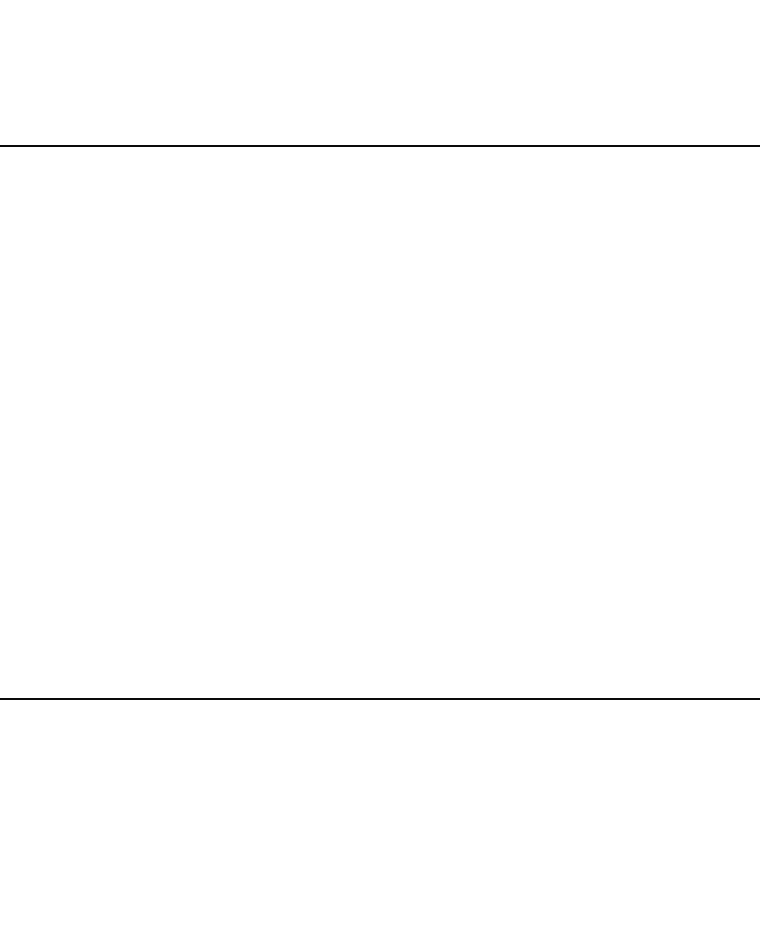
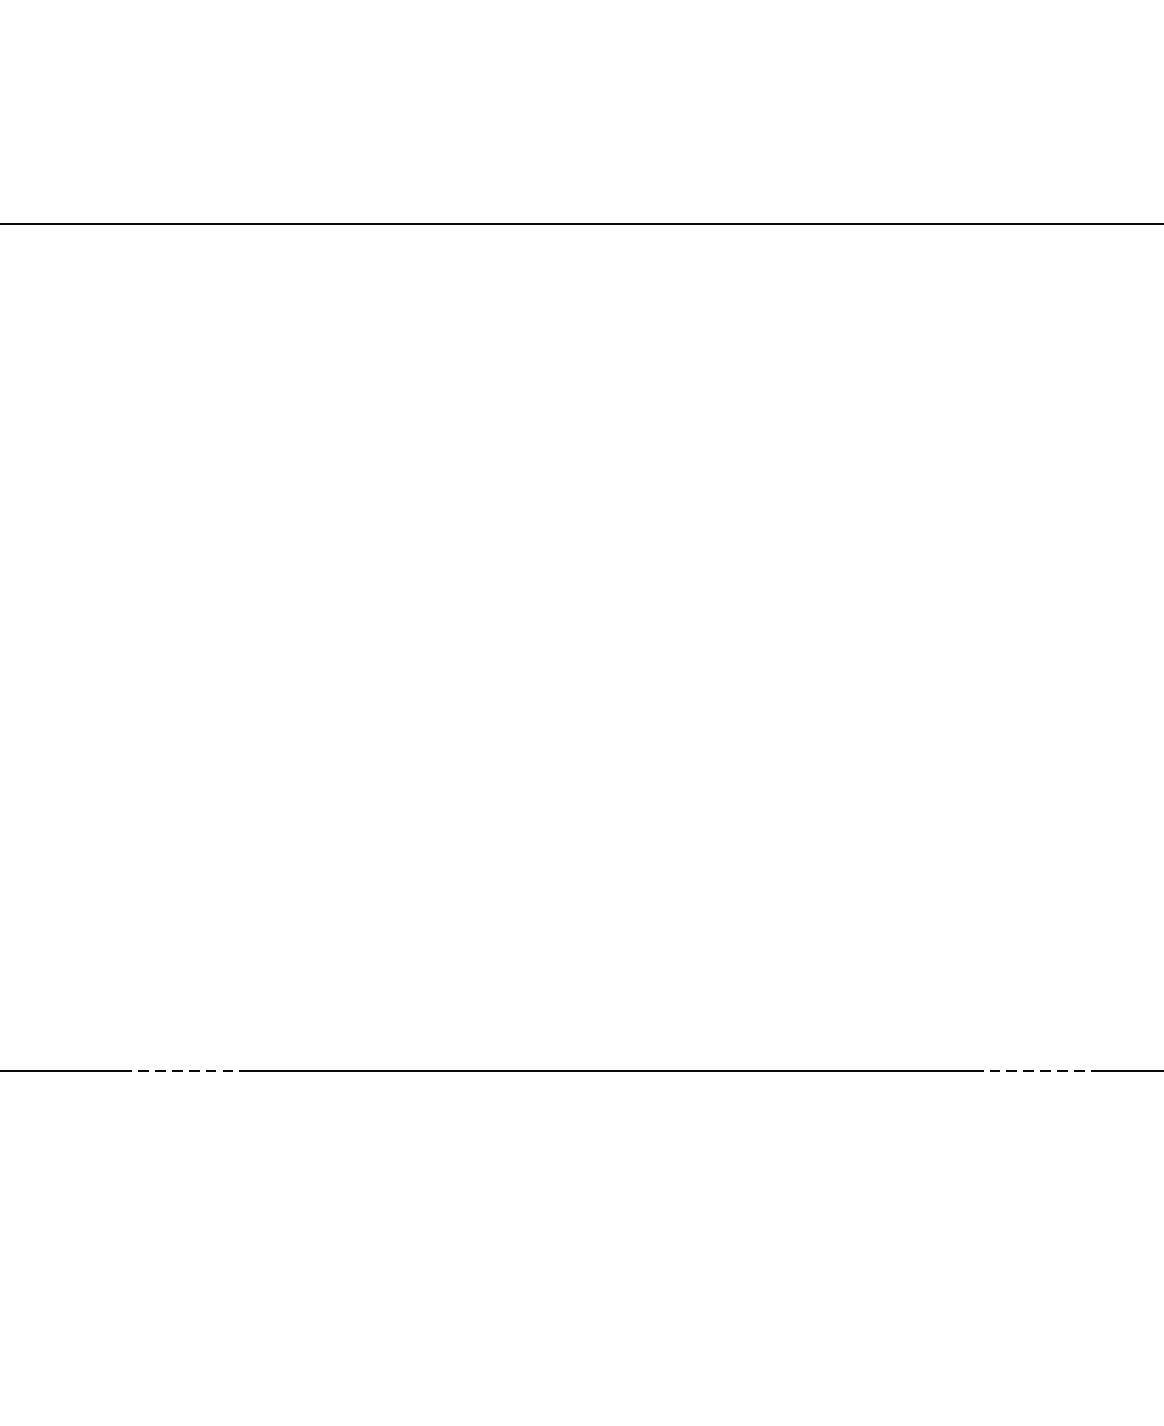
line: (119, 698) -> (182, 1069), solid -> dashed
line: (674, 698) -> (1033, 1069), solid -> dashed

